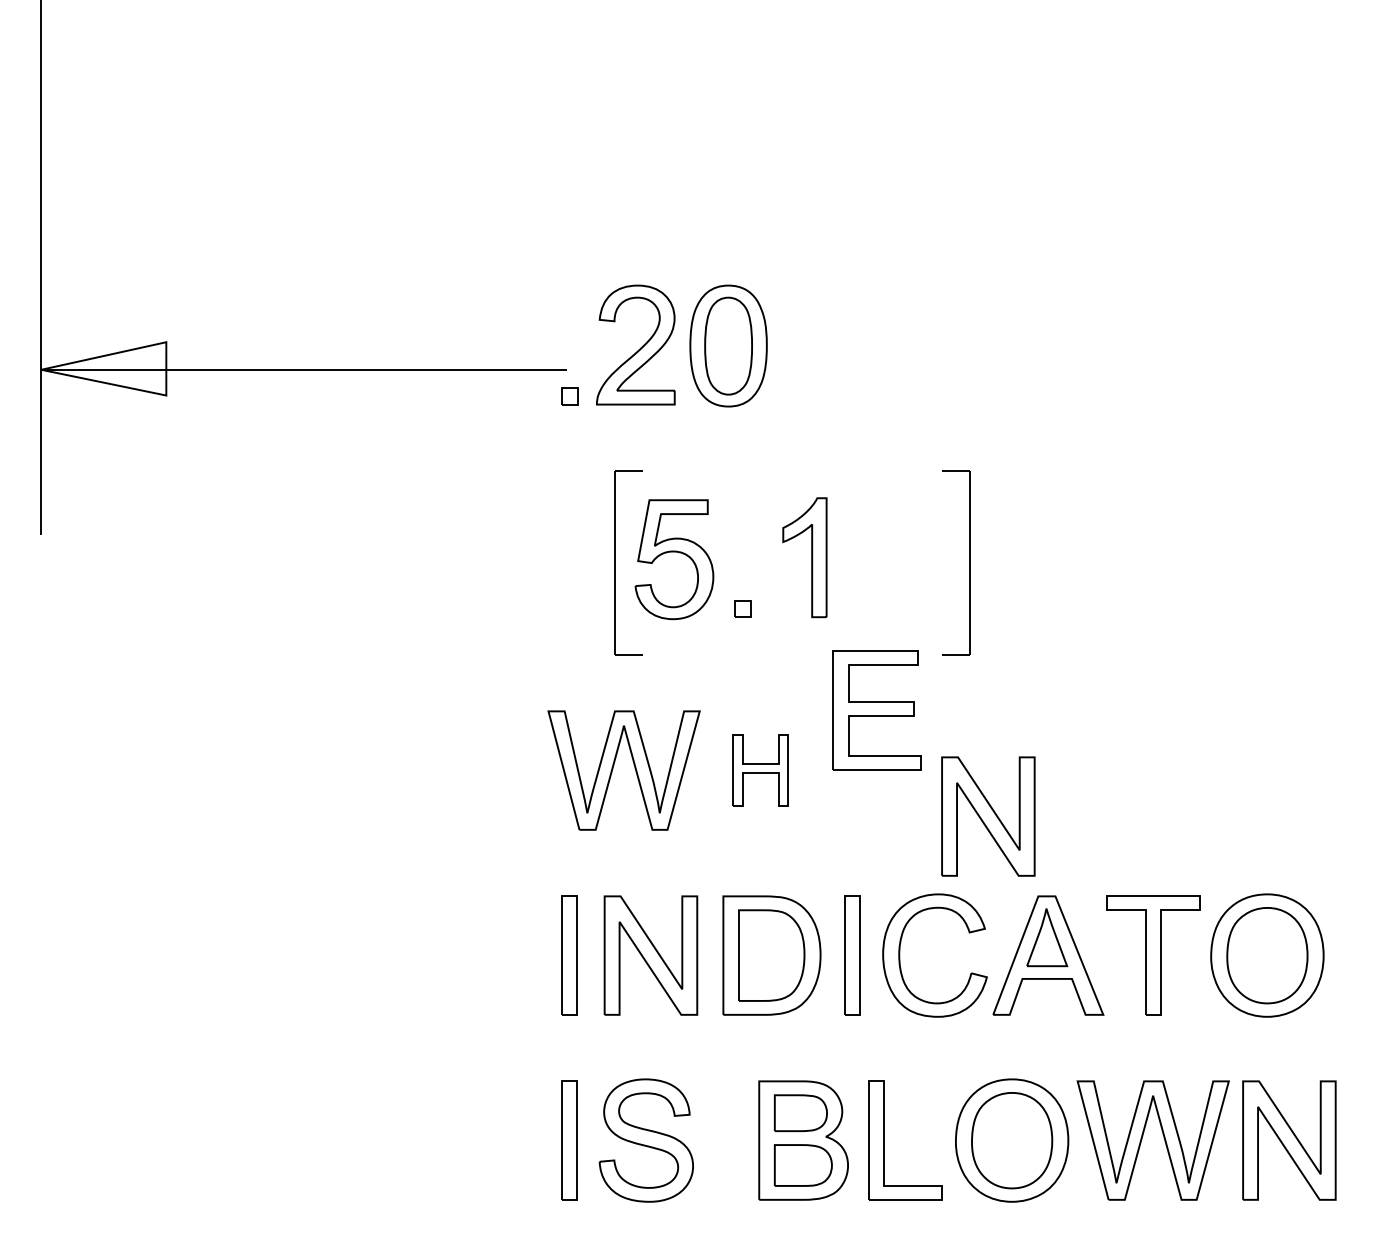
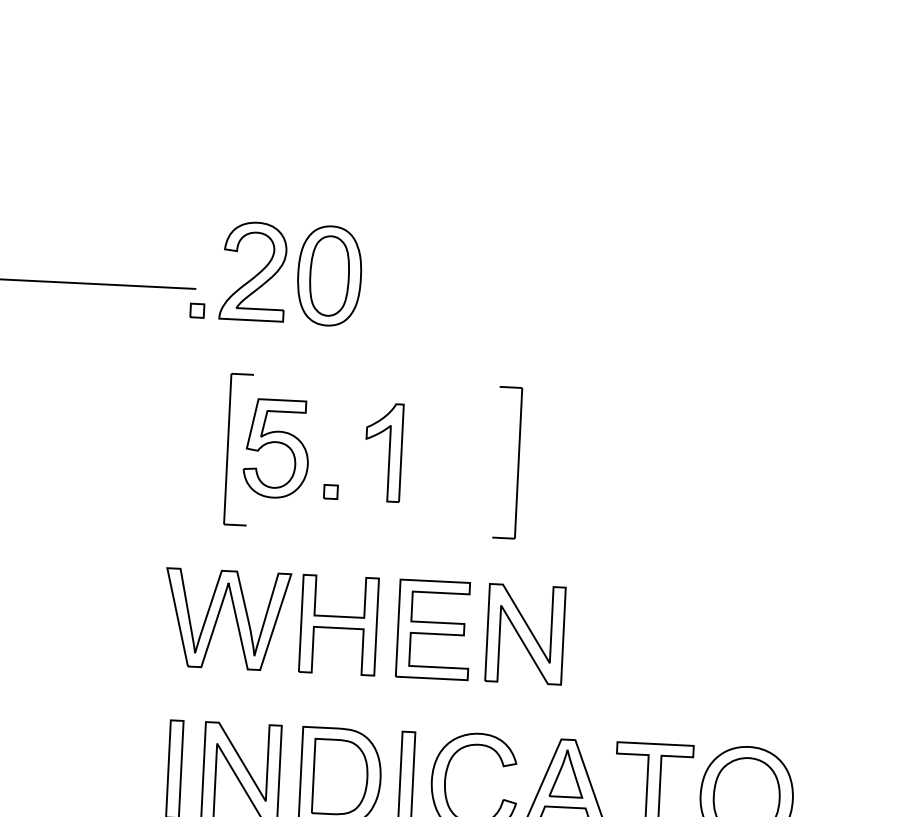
part: (876, 710) -> (433, 629), moved
part: (760, 770) -> (338, 625), size x1.67
part: (988, 816) -> (525, 634), moved

